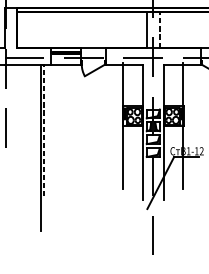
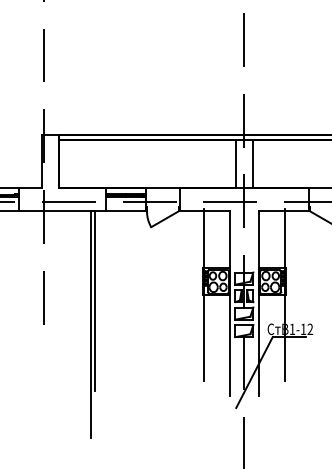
line: (159, 29) -> (252, 163), dashed -> solid
line: (43, 130) -> (95, 301), dashed -> solid

